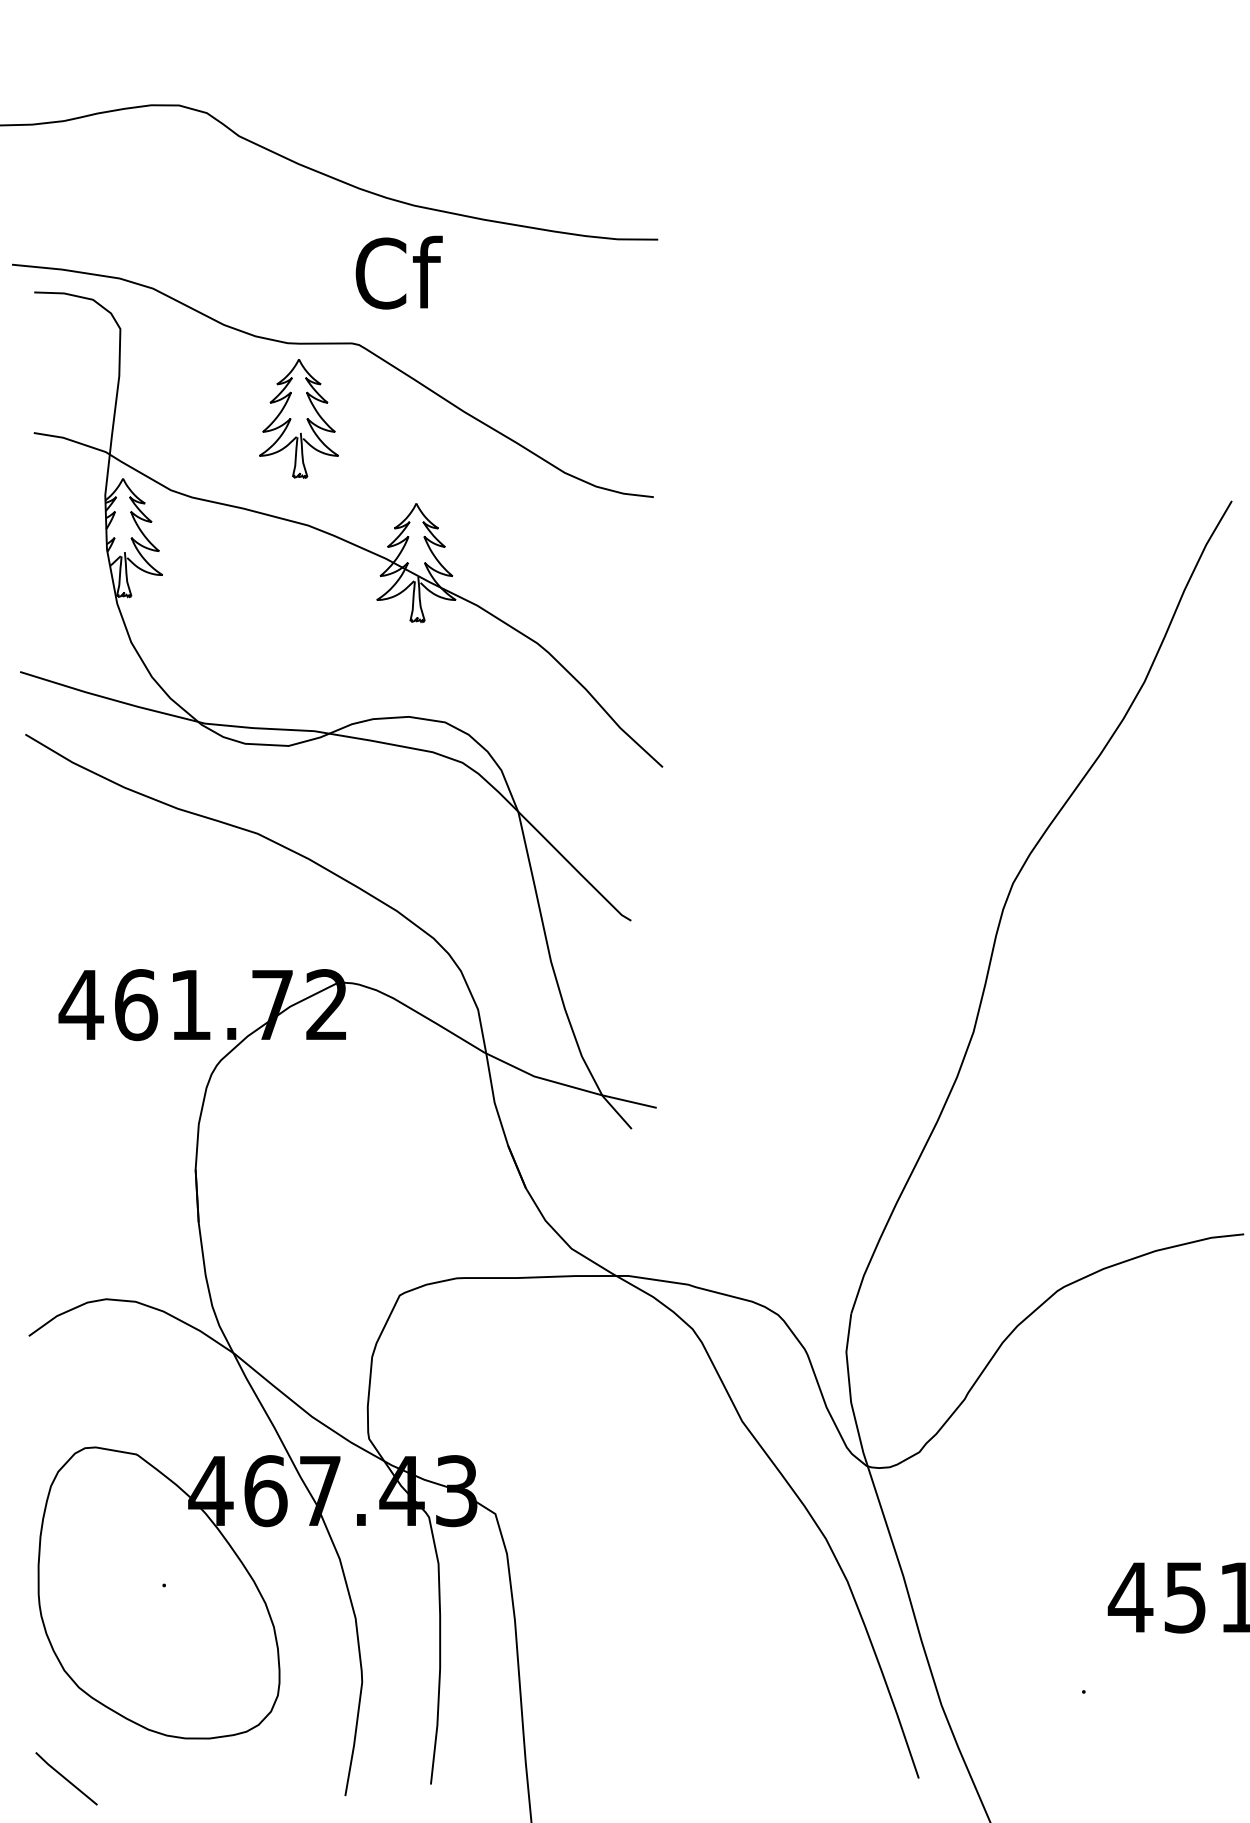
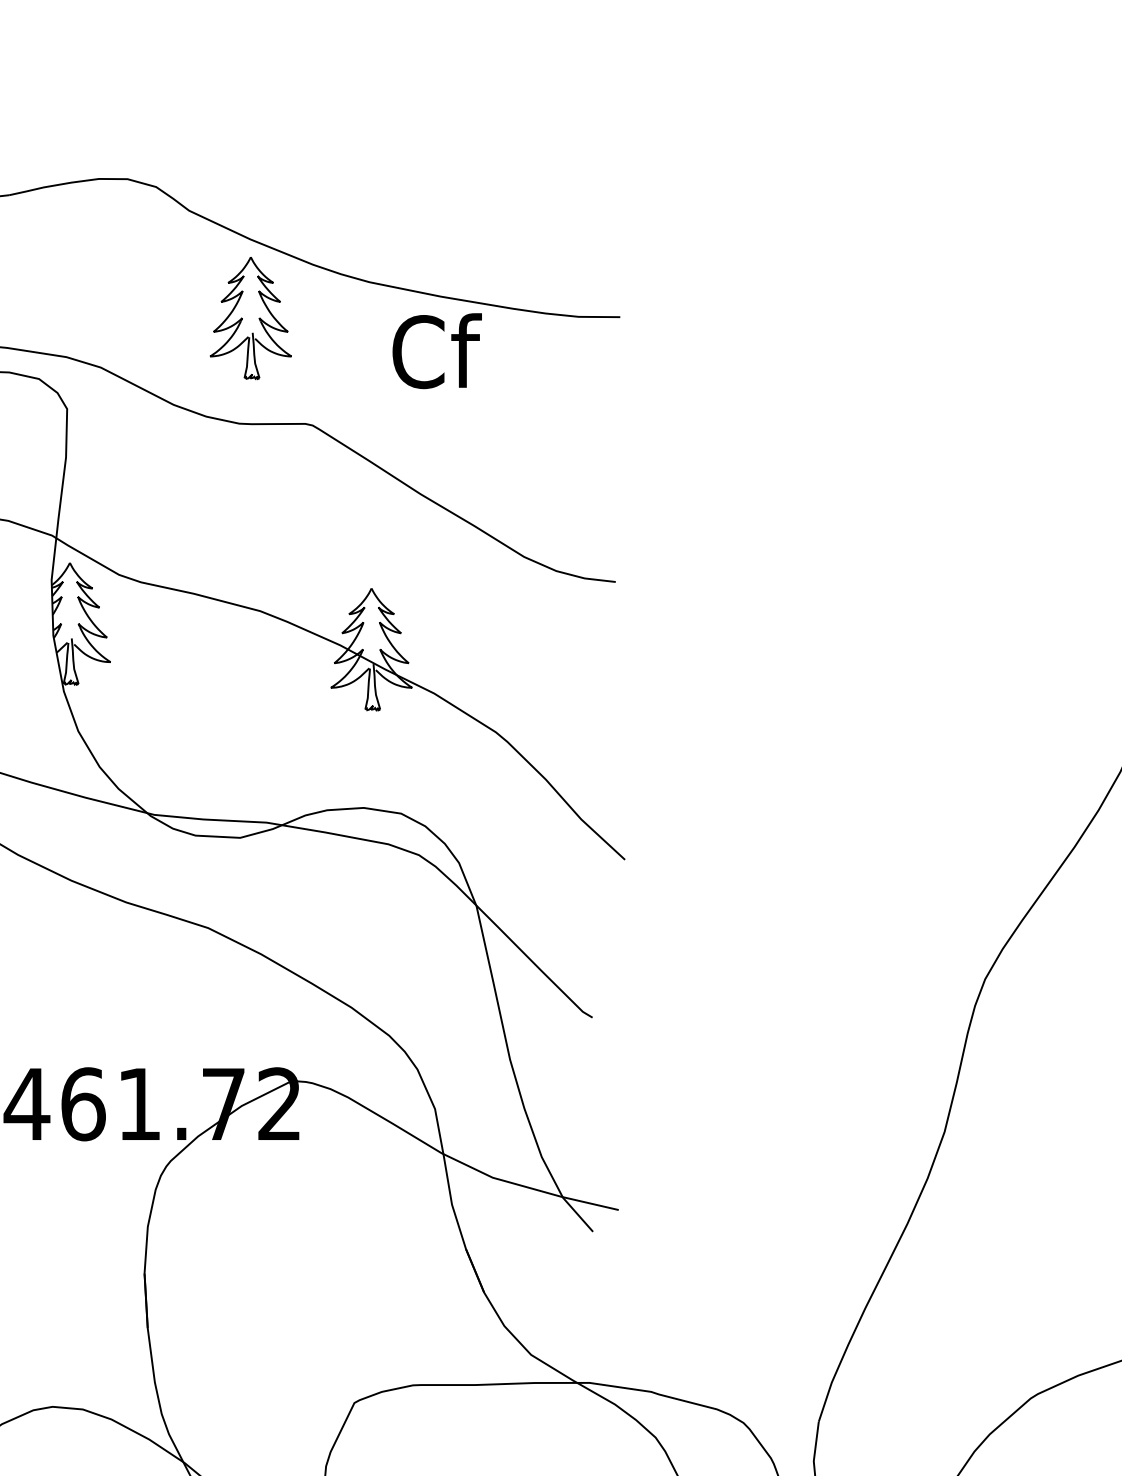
text: (398, 272) -> (436, 350), moved
part: (298, 418) -> (250, 318), moved

